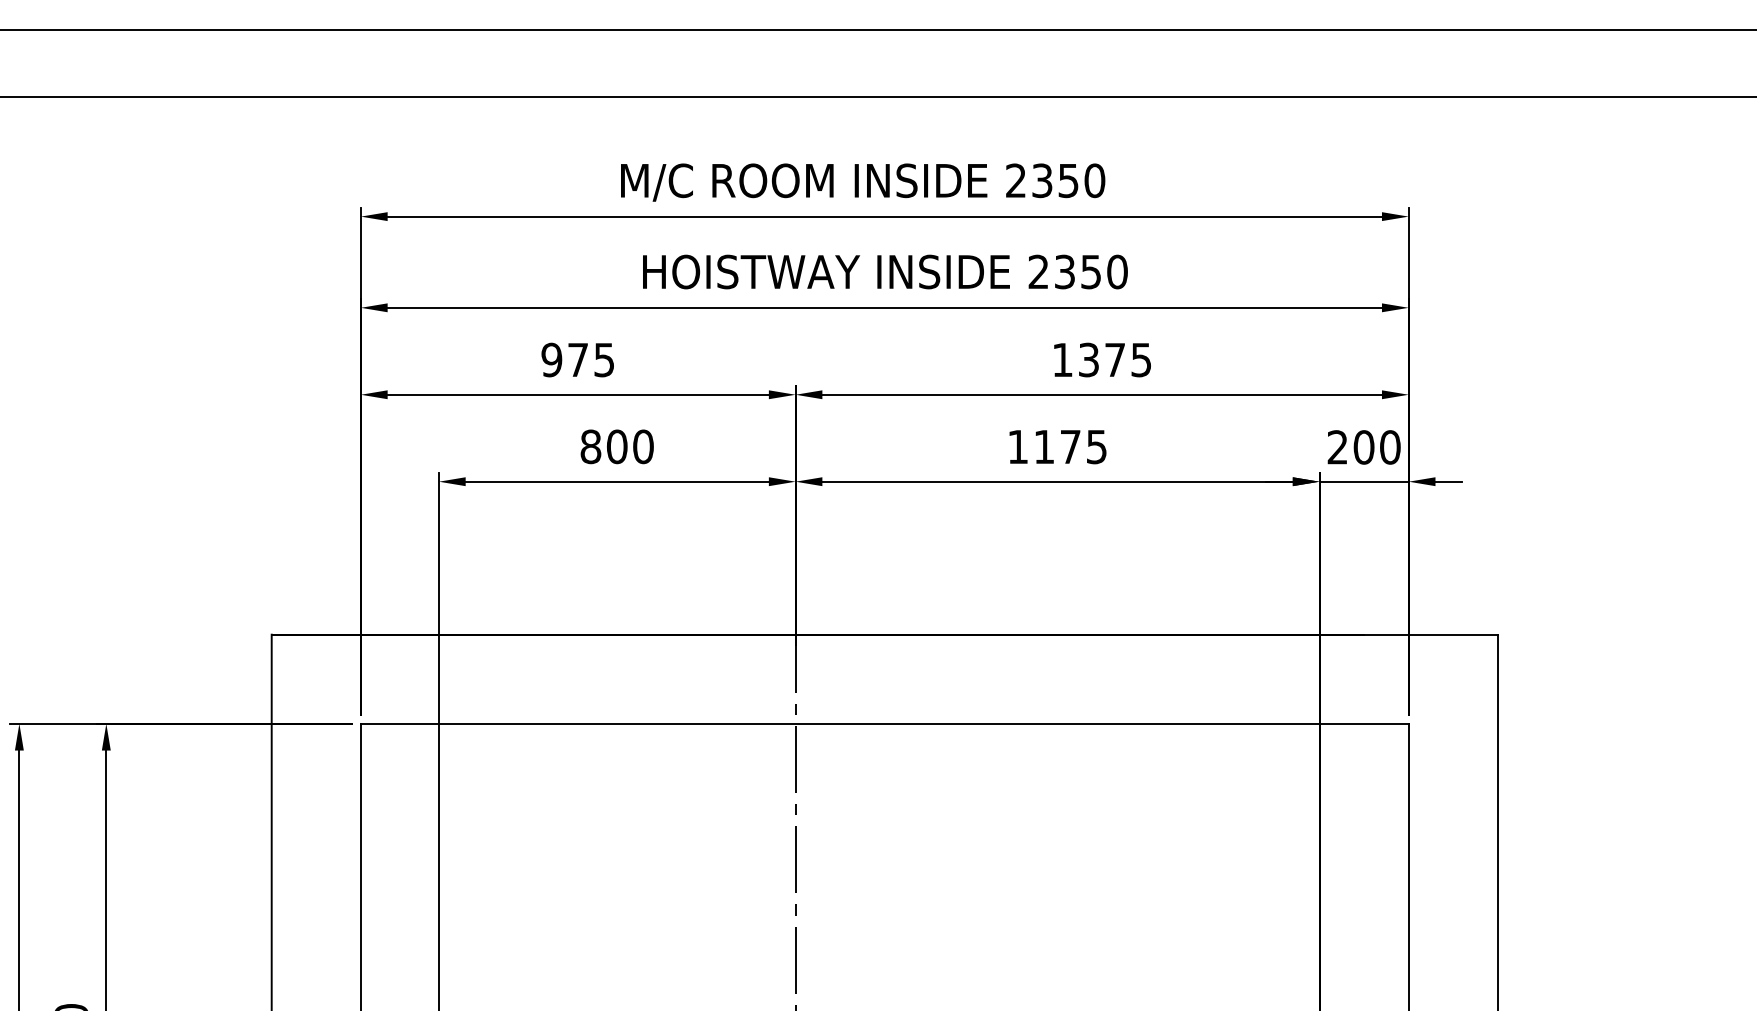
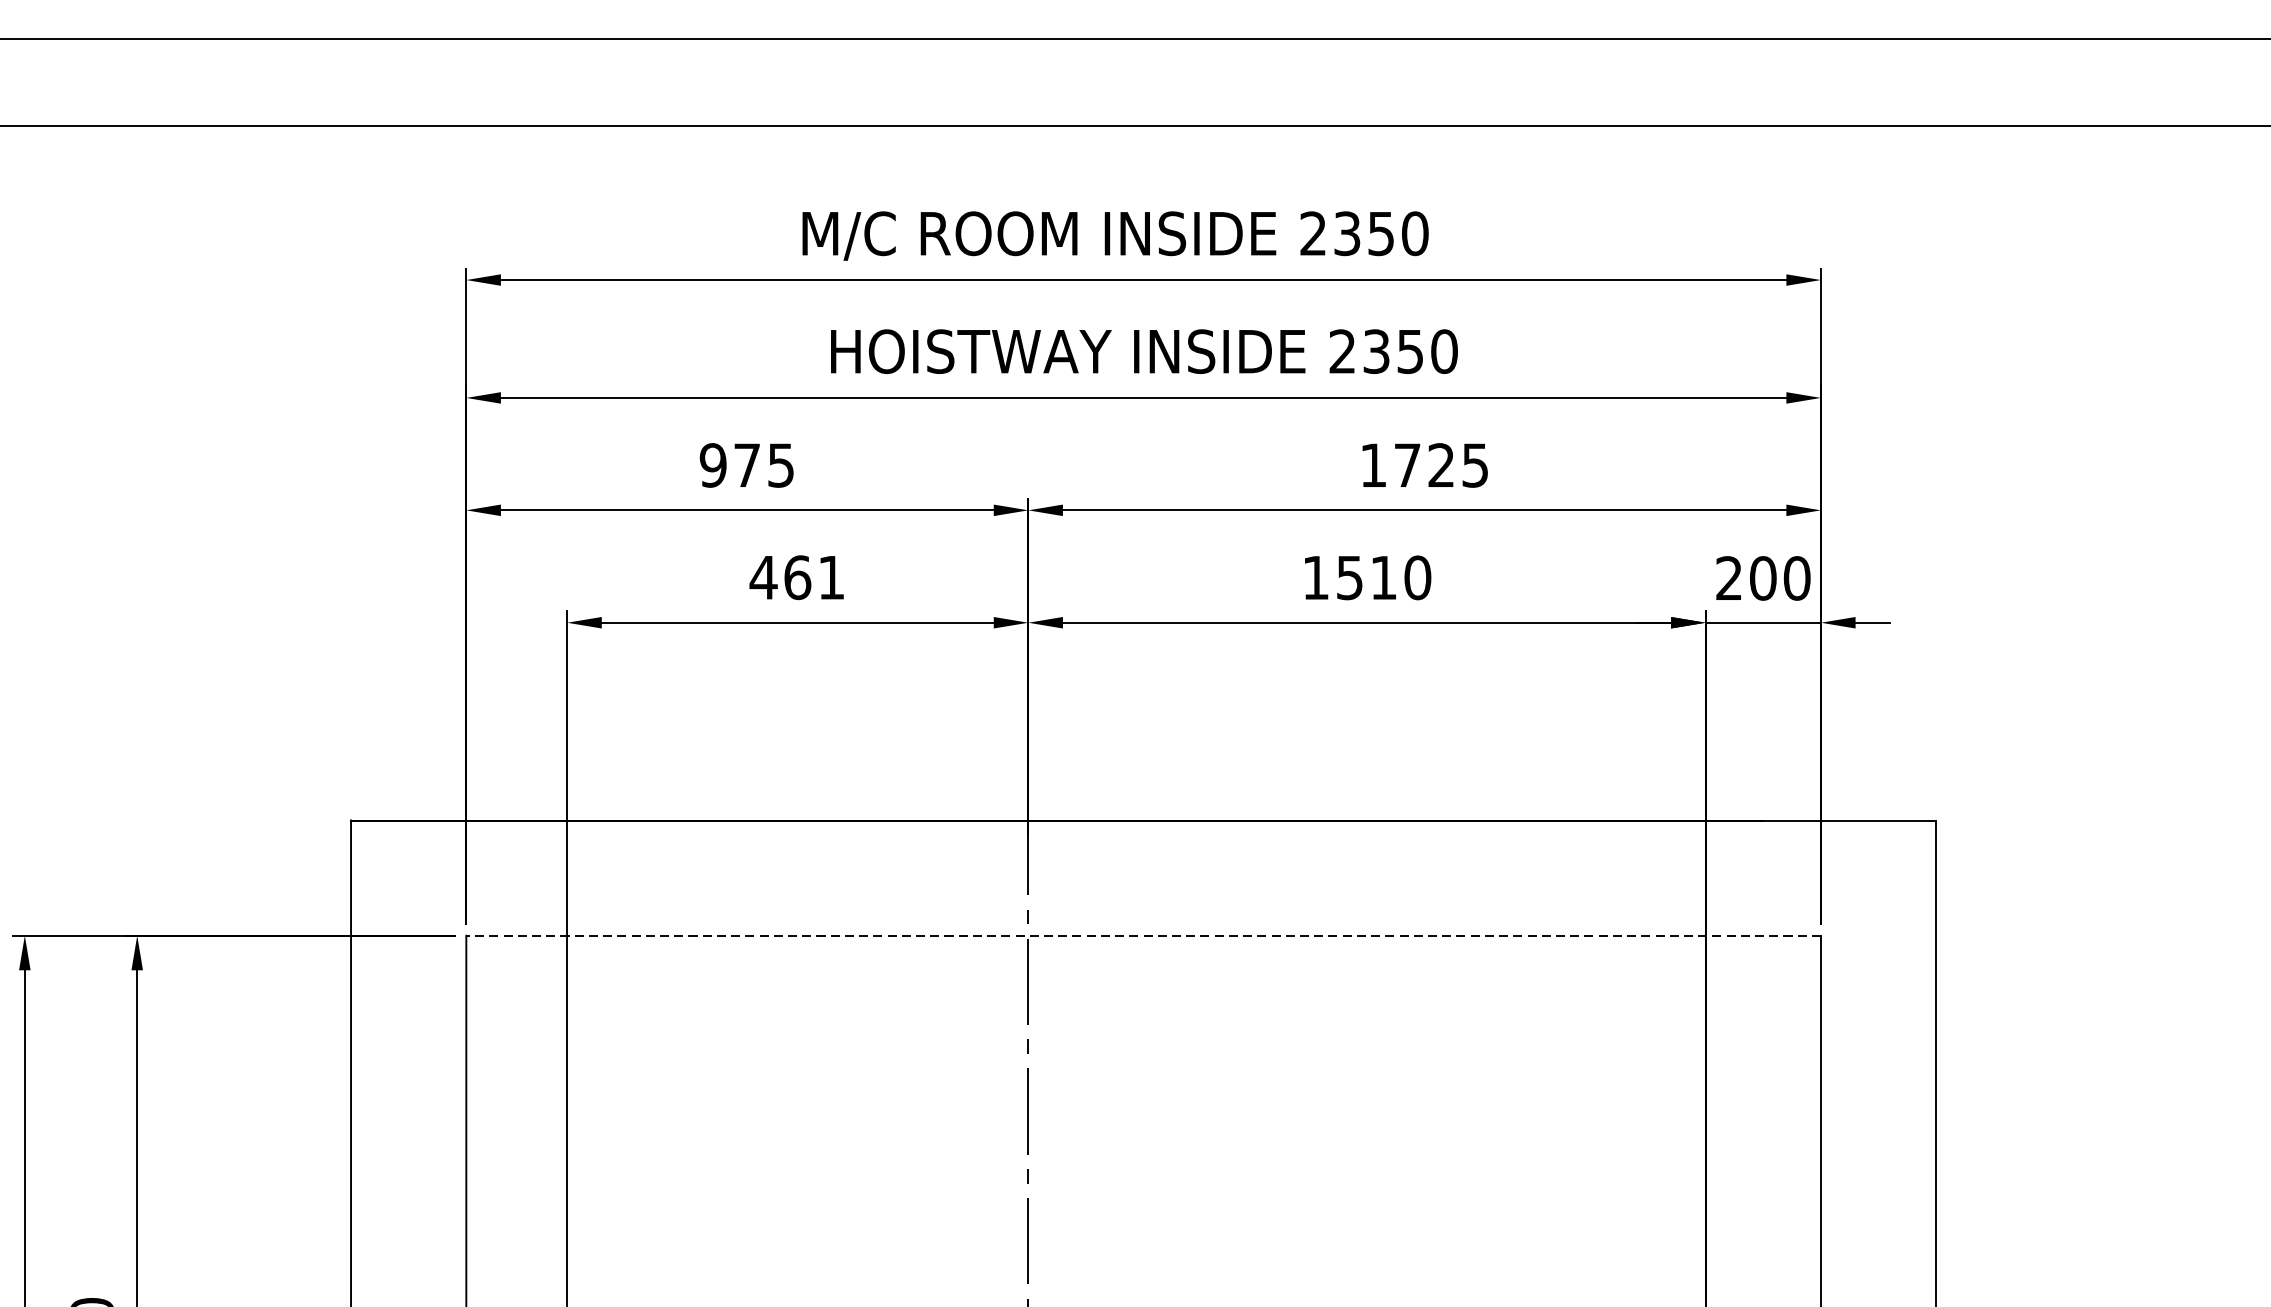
text: (1101, 359) -> (1423, 464), 1375 -> 1725
text: (616, 446) -> (796, 577), 800 -> 461
text: (1070, 446) -> (1383, 577), 1175 -> 1510
line: (884, 723) -> (1143, 935), solid -> dashed

